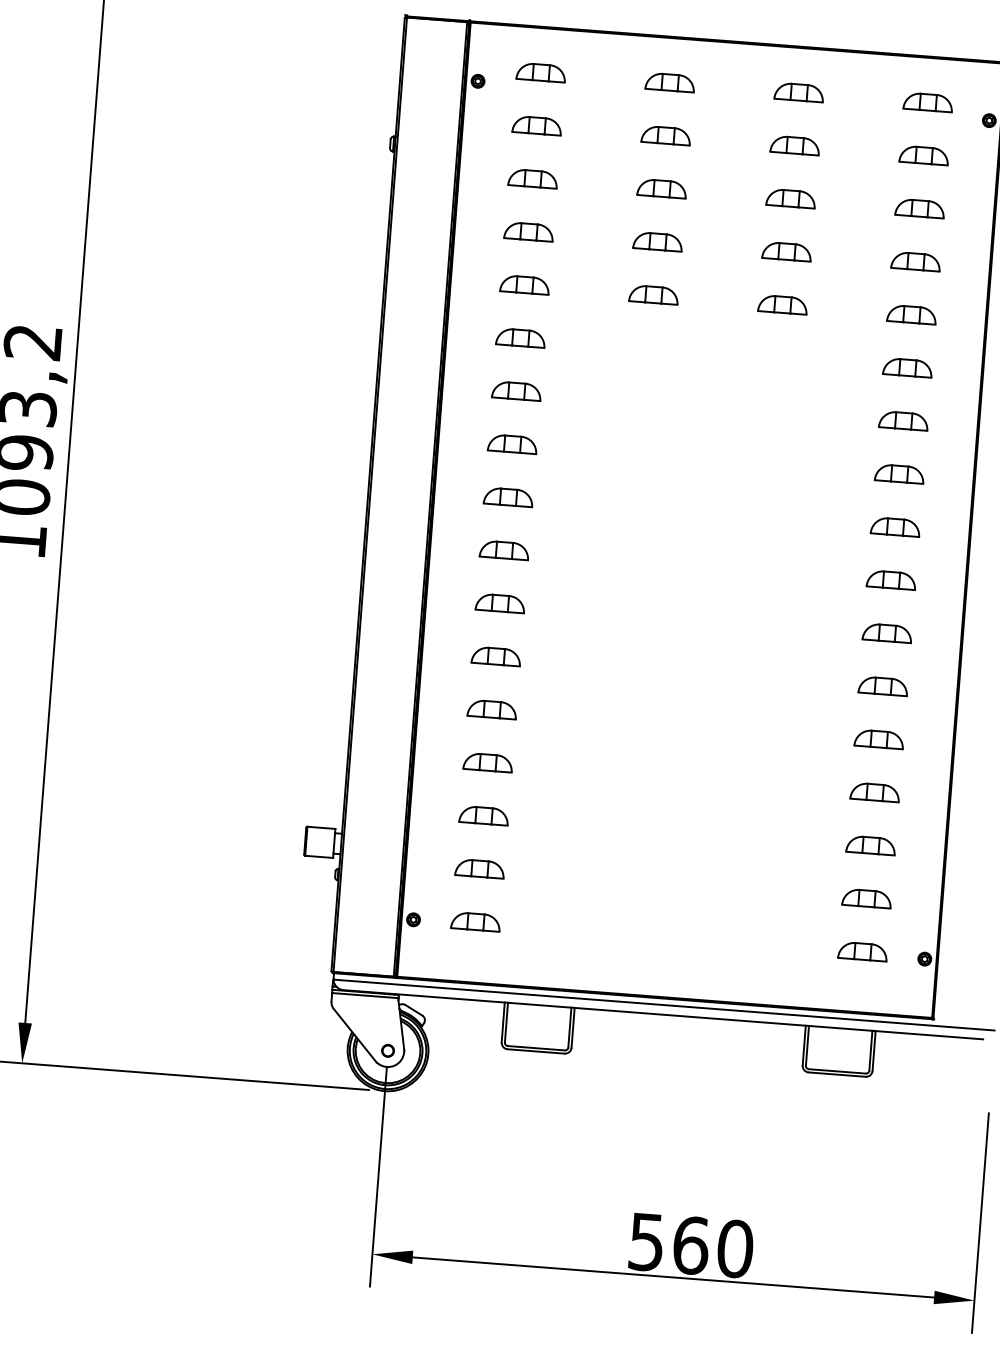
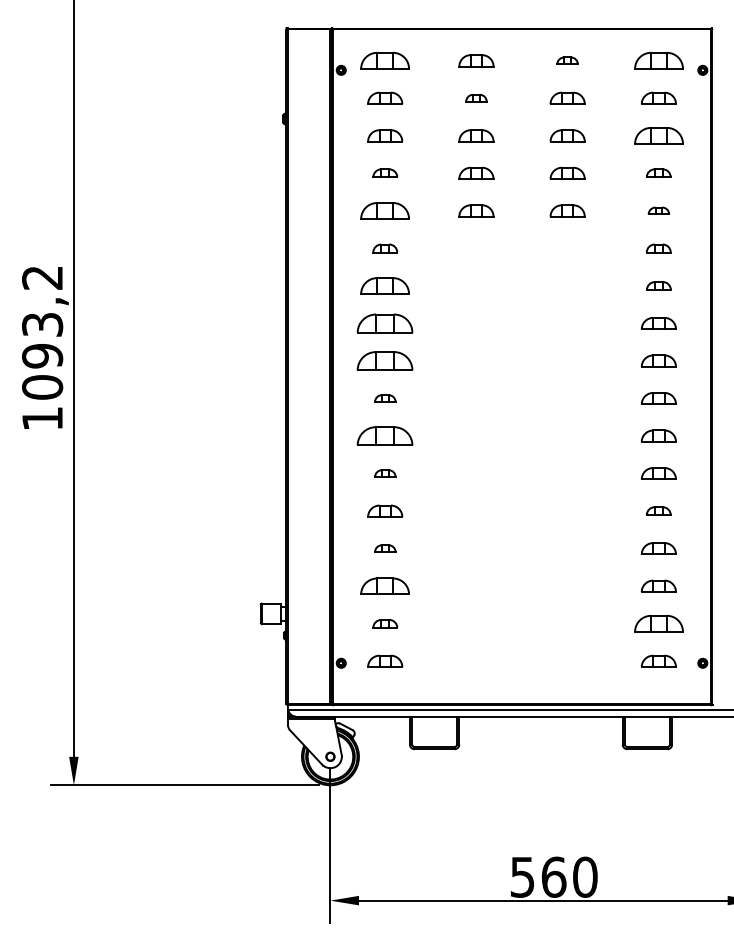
part: (541, 72) -> (385, 60), size x1.4
part: (799, 92) -> (567, 60), size x0.6
part: (927, 101) -> (658, 60), size x1.4
part: (666, 134) -> (476, 97), size x0.6
part: (919, 207) -> (658, 135), size x1.4
part: (529, 230) -> (385, 172), size x0.7
part: (915, 260) -> (658, 172), size x0.7
part: (525, 284) -> (385, 210), size x1.4
part: (911, 314) -> (658, 210), size x0.6
part: (521, 338) -> (385, 248), size x0.7
part: (907, 367) -> (658, 248), size x0.7
part: (517, 390) -> (385, 285), size x1.4
part: (903, 420) -> (658, 285), size x0.7
part: (513, 444) -> (385, 323), size x1.6
part: (509, 496) -> (385, 360), size x1.6
part: (504, 550) -> (385, 398), size x0.6
part: (500, 602) -> (385, 435), size x1.6
part: (496, 656) -> (385, 473), size x0.6
part: (878, 738) -> (658, 510), size x0.7
part: (488, 762) -> (385, 548), size x0.6
part: (484, 814) -> (385, 585), size x1.4
part: (480, 868) -> (385, 623), size x0.7
part: (866, 898) -> (658, 623), size x1.4

